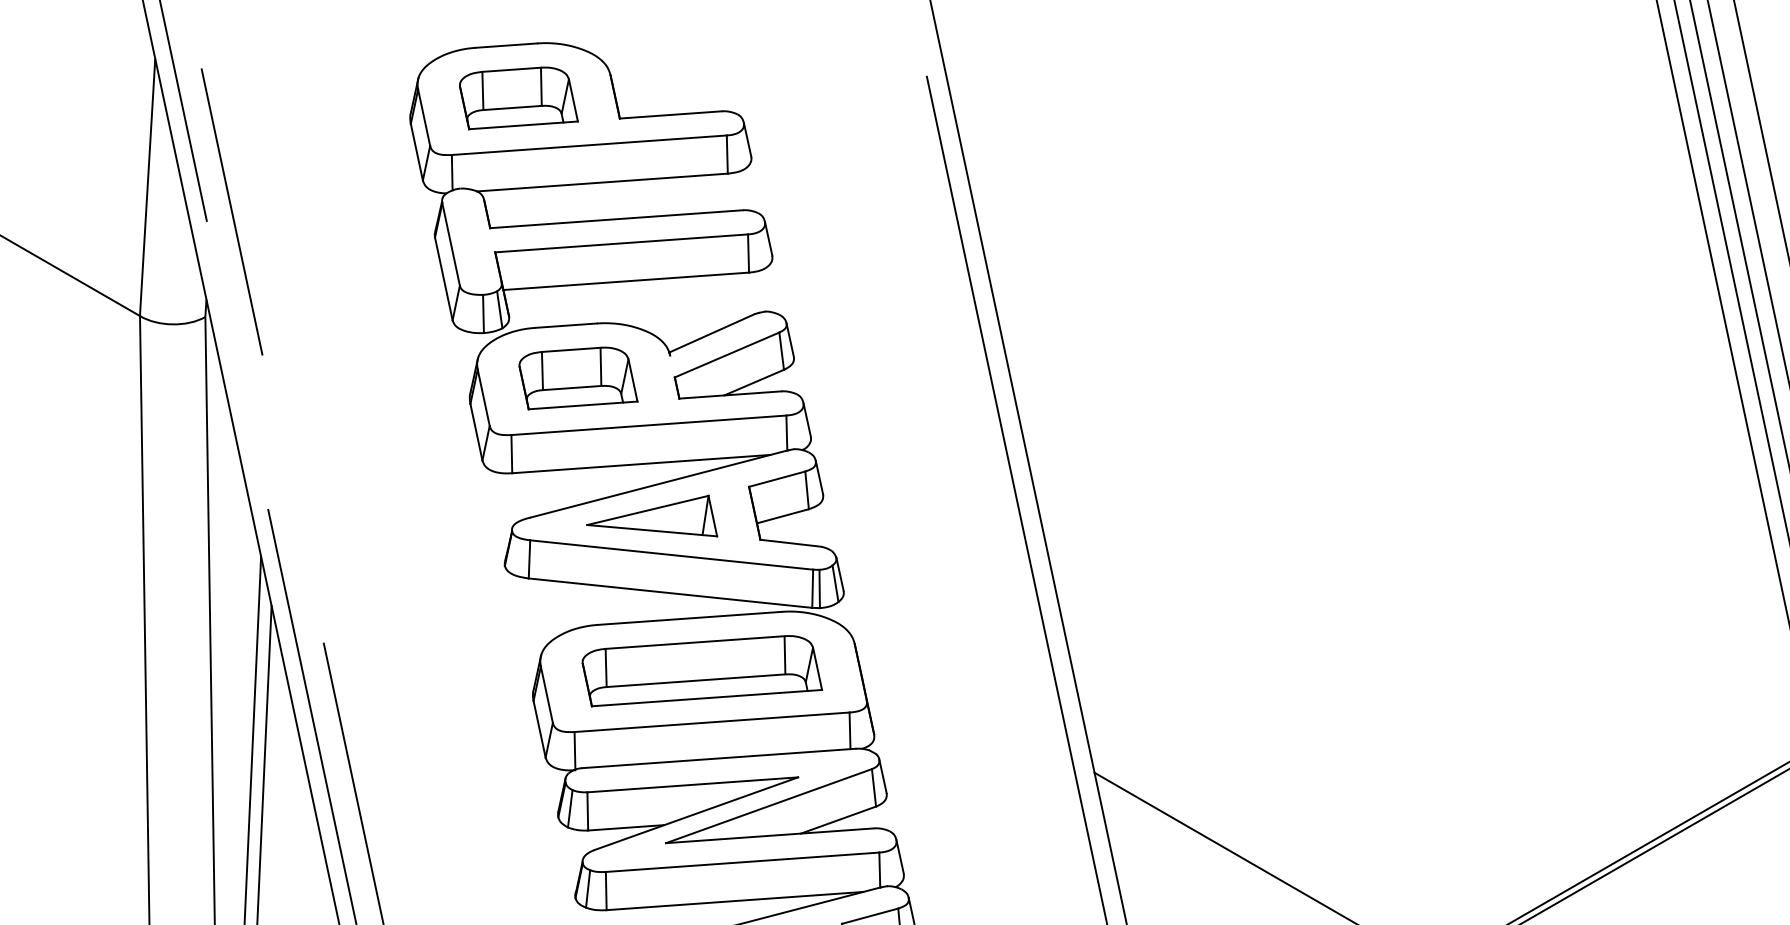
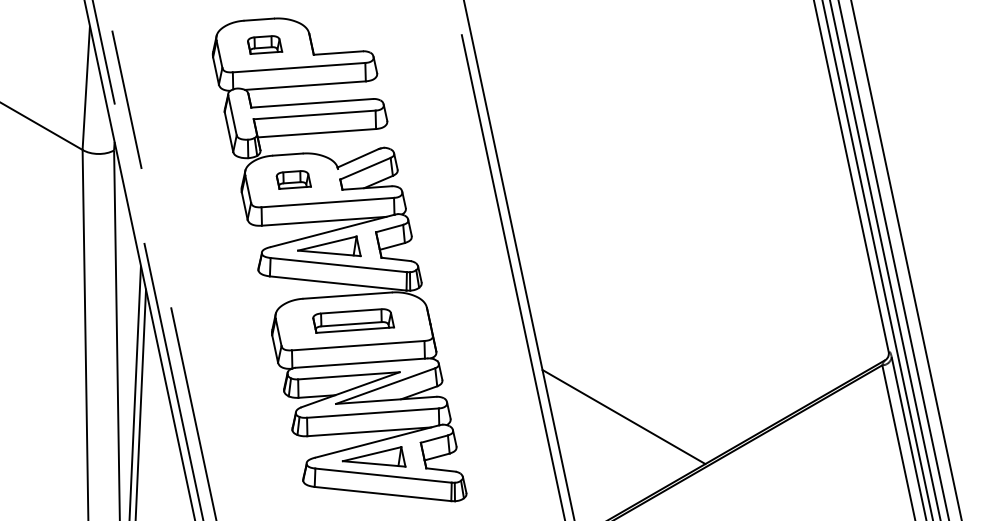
part: (517, 97) -> (264, 44), size x0.6
part: (577, 377) -> (293, 179), size x0.6
part: (702, 670) -> (353, 320), size x0.7

